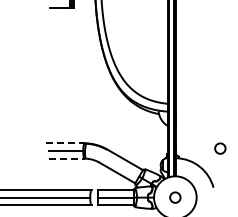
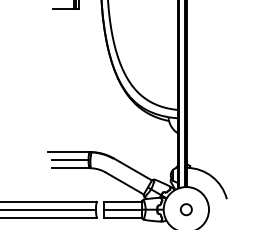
line: (65, 143) -> (69, 152), dashed -> solid
circle: (220, 148) -> (234, 157), removed
line: (66, 158) -> (70, 168), dashed -> solid

